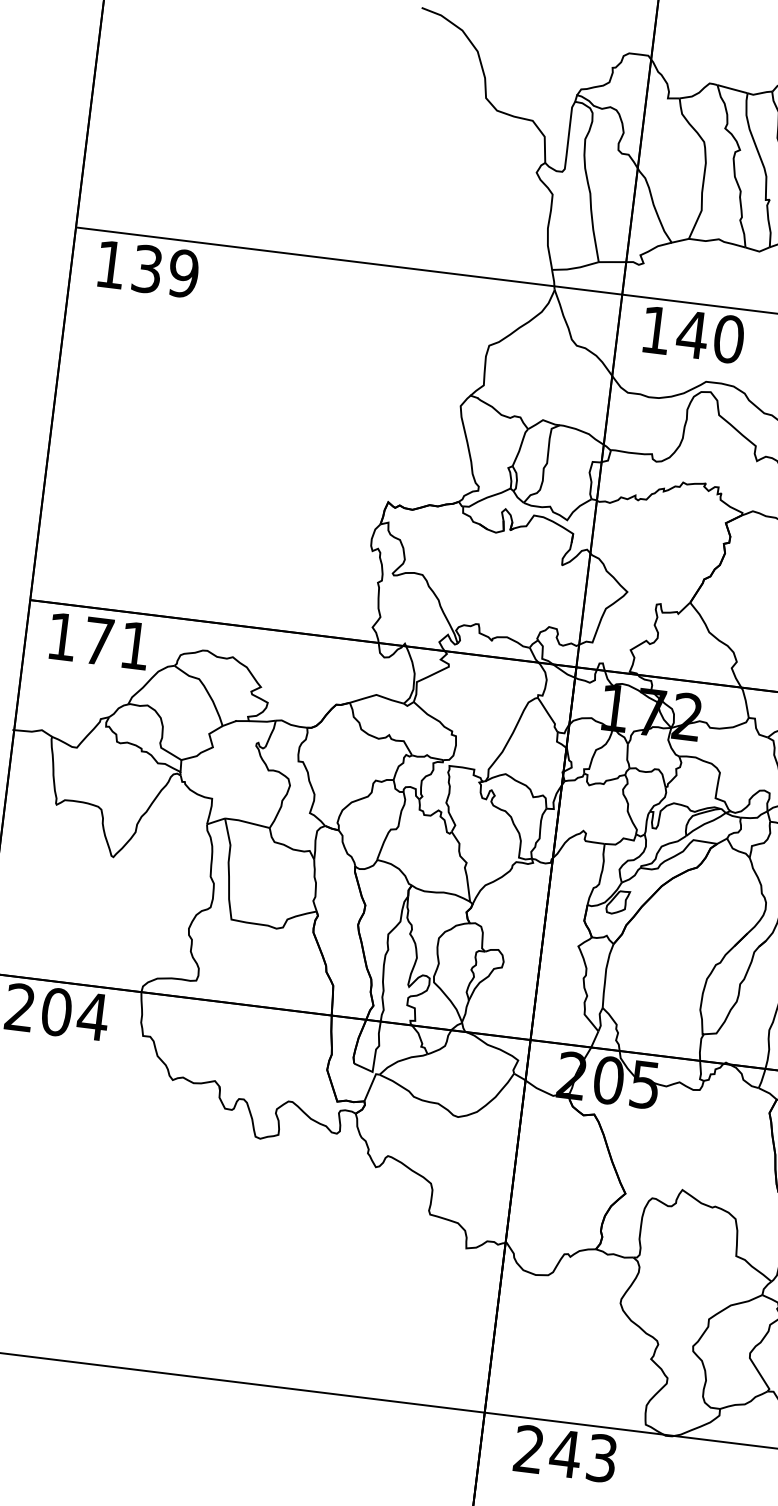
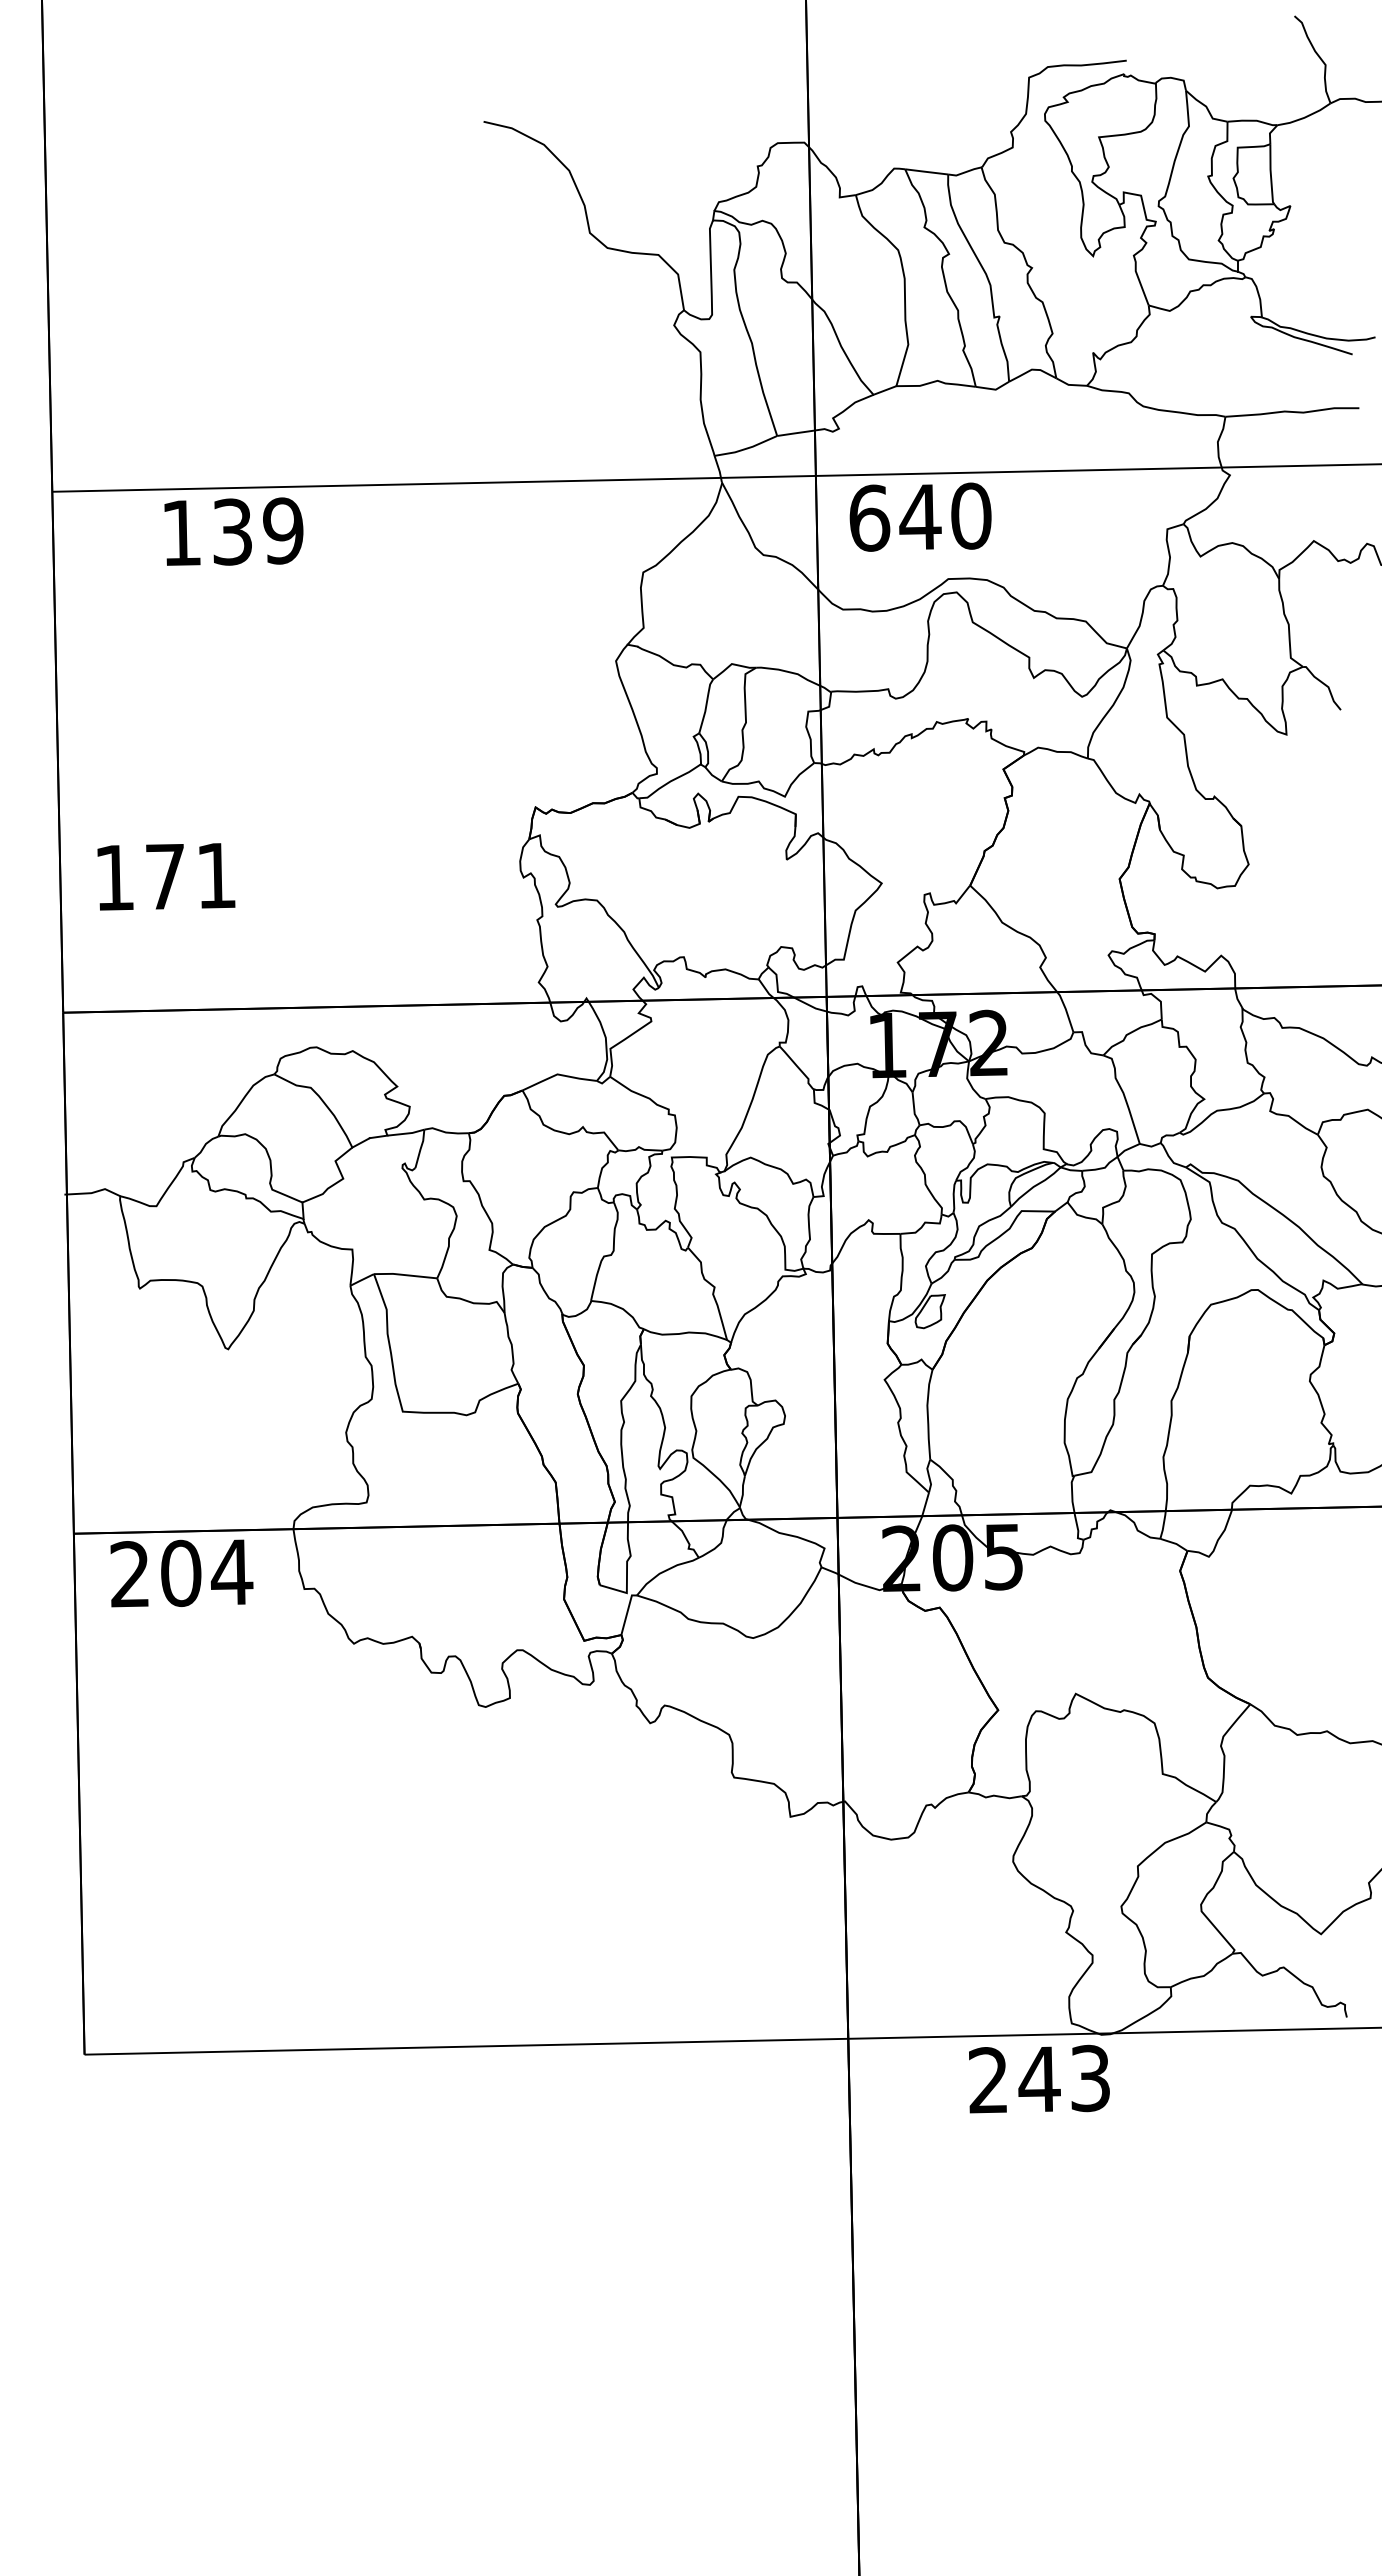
text: (148, 268) -> (233, 531), moved
text: (656, 329) -> (869, 517), 140 -> 640
text: (99, 641) -> (166, 876), moved
text: (565, 1453) -> (1039, 2078), moved

